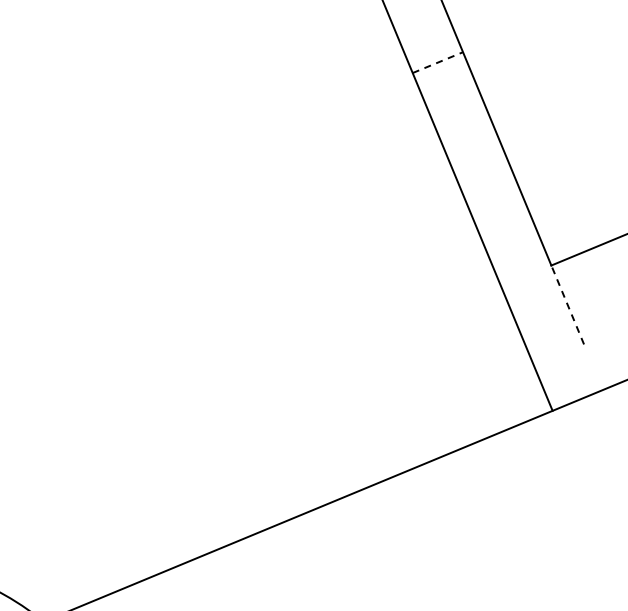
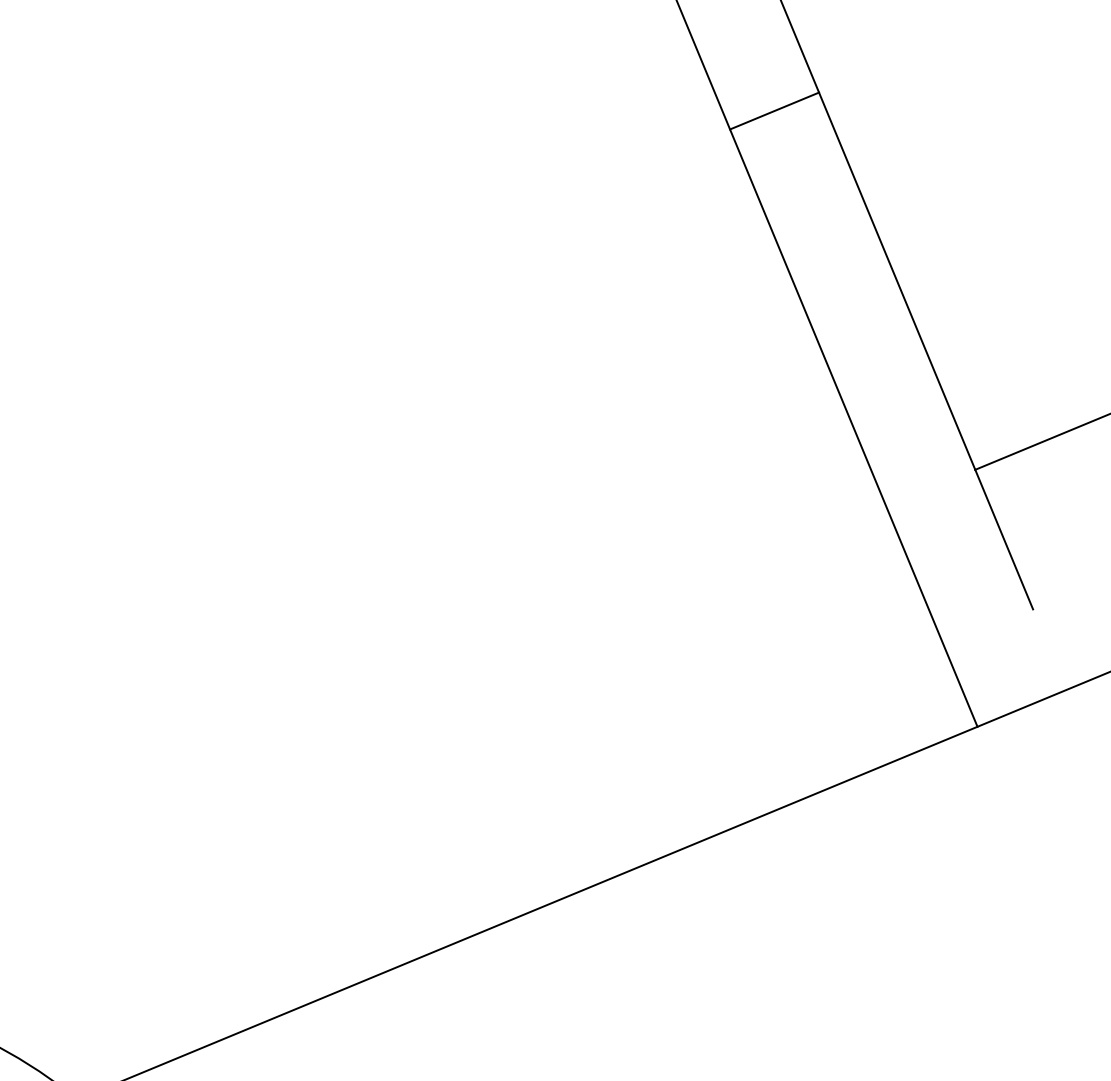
line: (438, 62) -> (775, 110), dashed -> solid
line: (567, 304) -> (1003, 538), dashed -> solid

